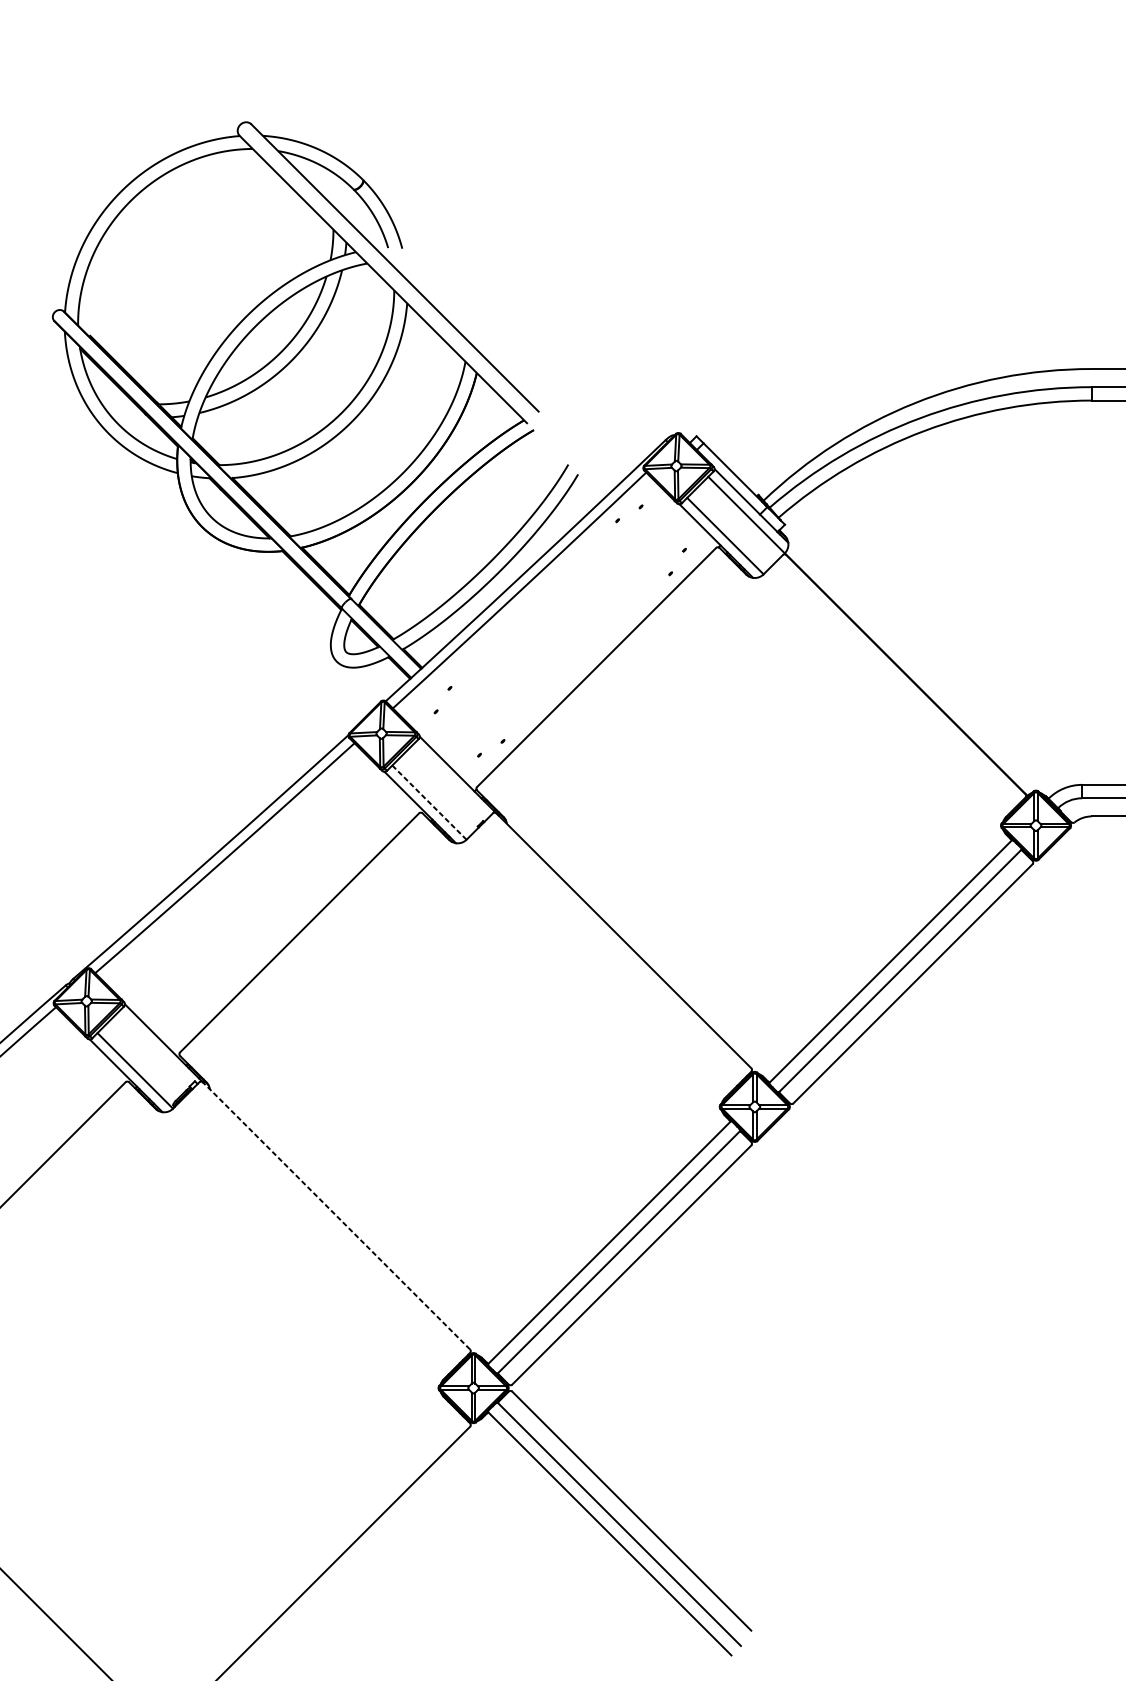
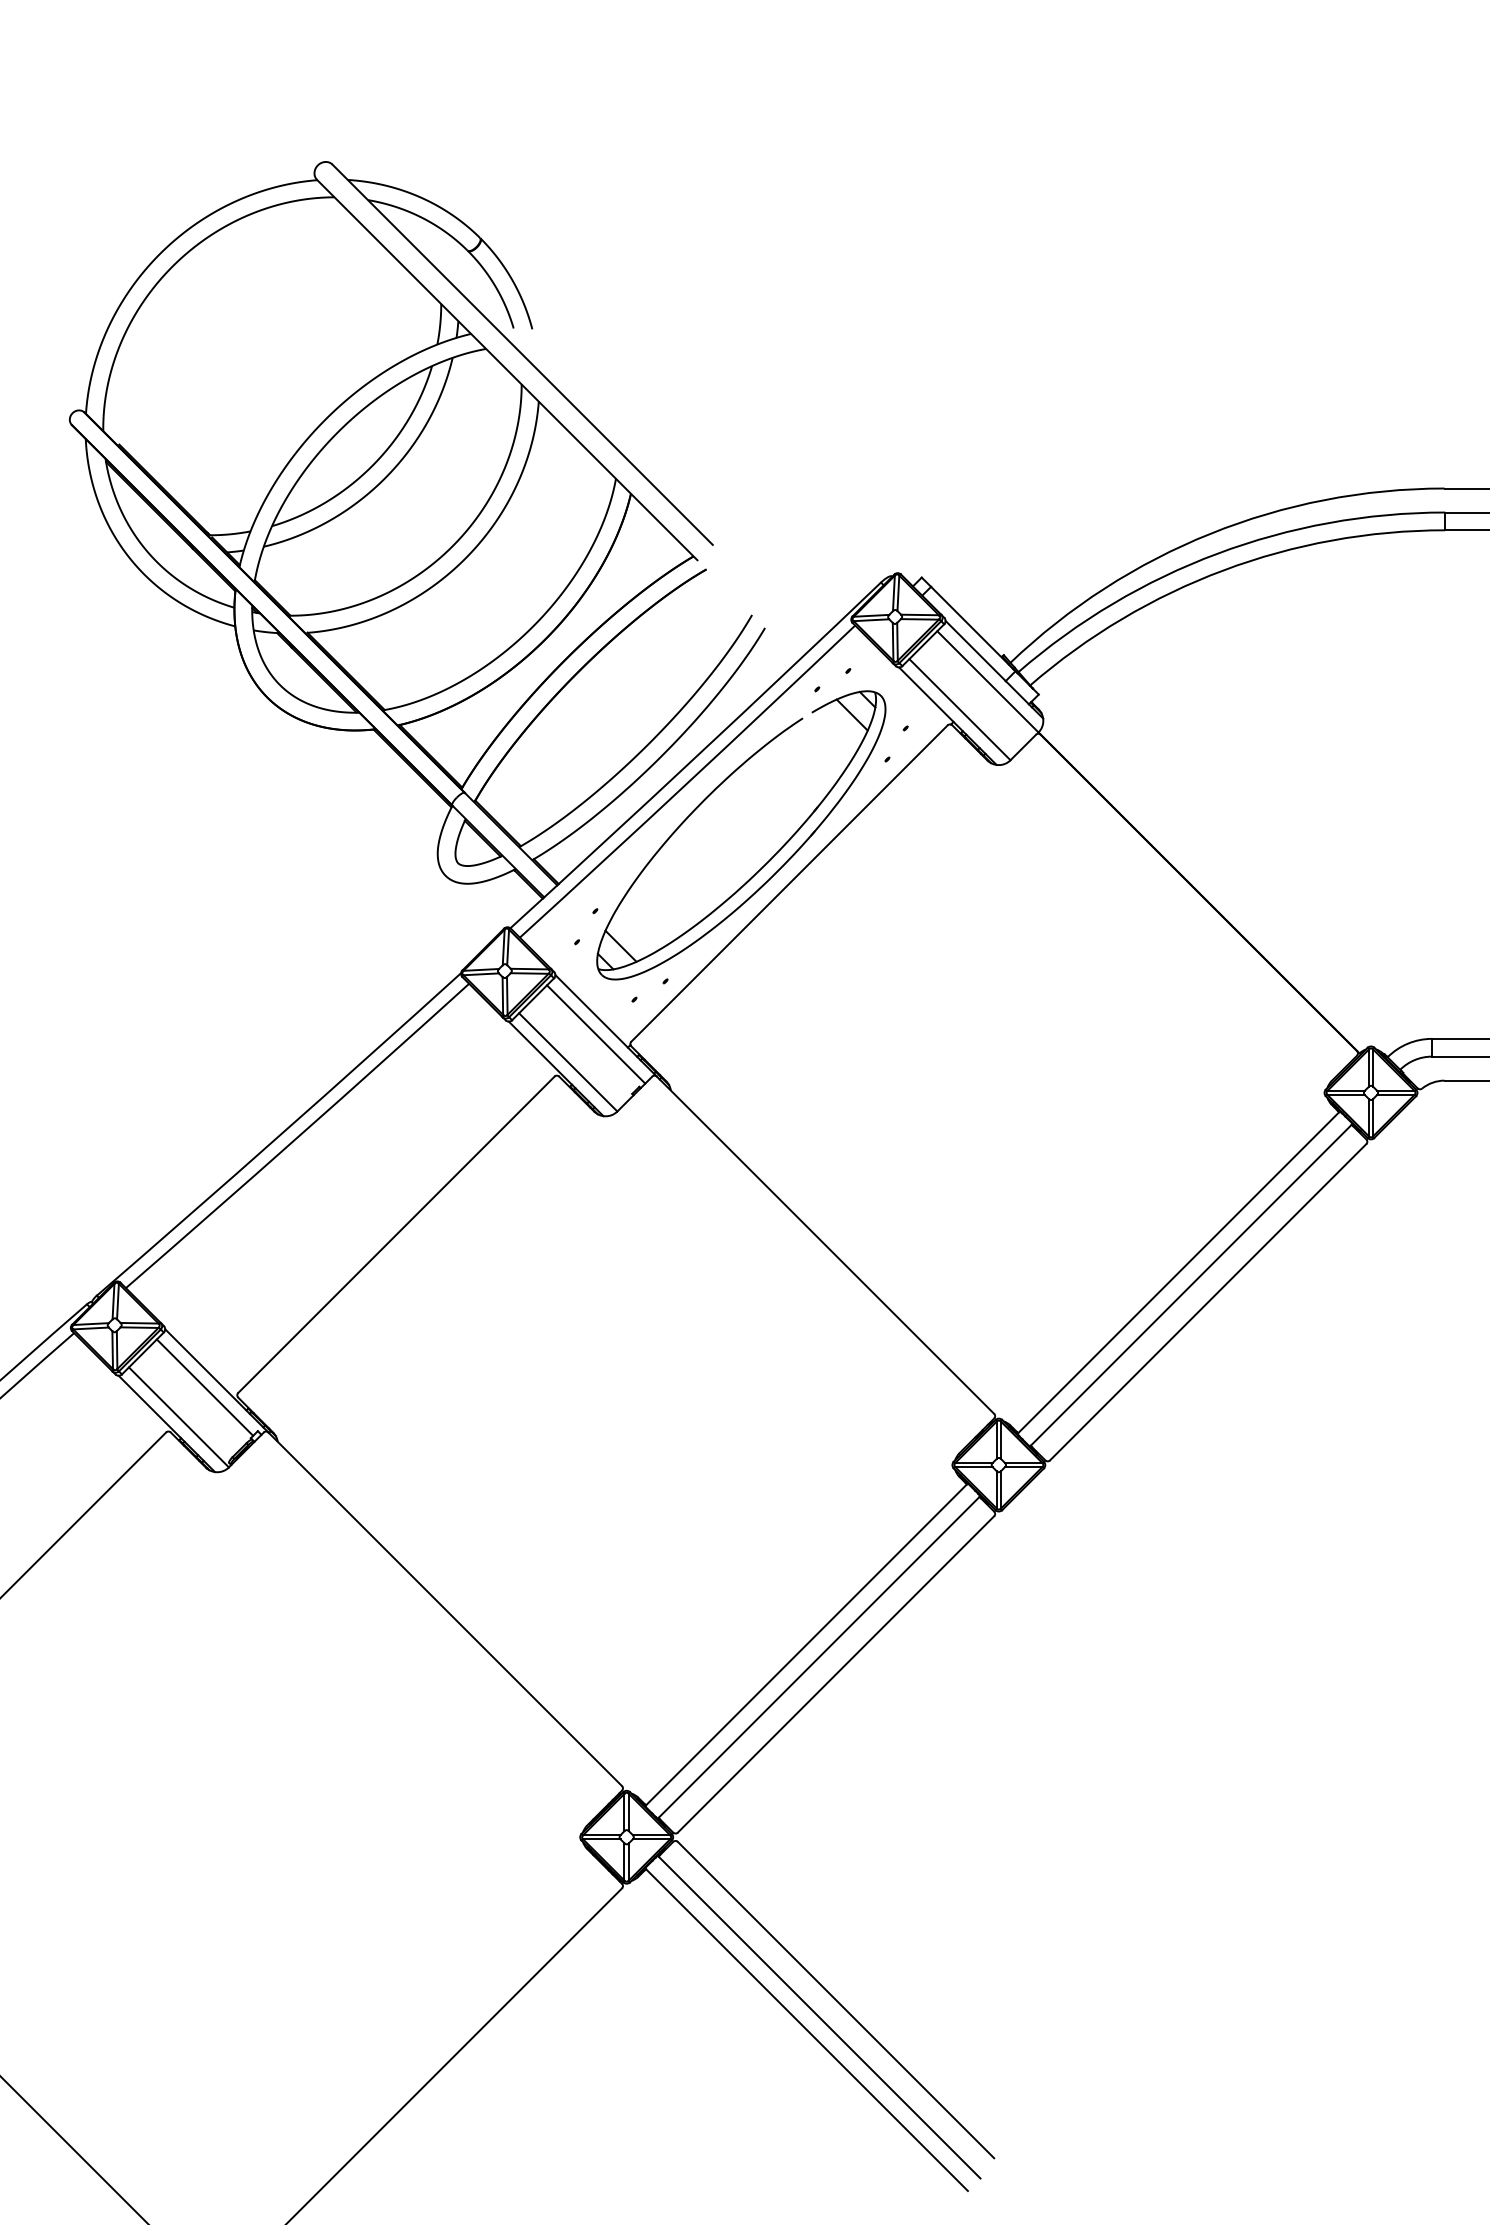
part: (580, 650) -> (767, 861), added
line: (450, 781) -> (596, 1034), added
line: (429, 802) -> (568, 1062), dashed -> solid
line: (154, 1048) -> (204, 1387), added
line: (335, 1215) -> (444, 1608), dashed -> solid

